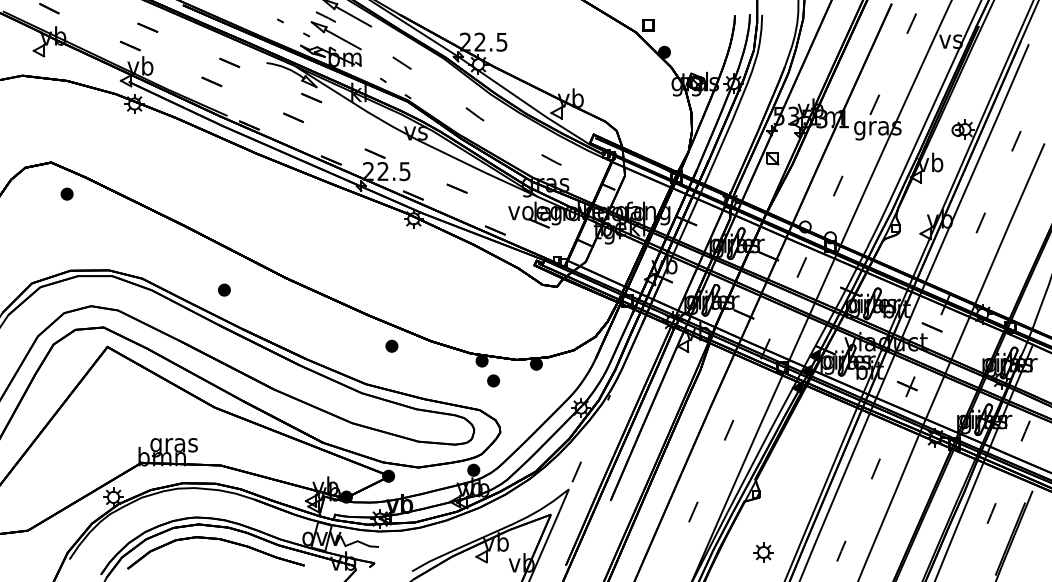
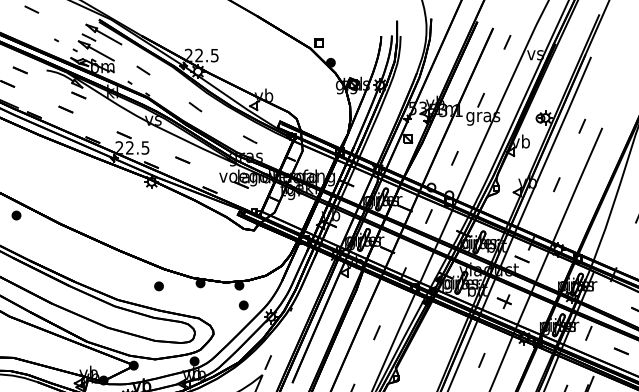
part: (224, 289) -> (16, 215), moved
part: (391, 345) -> (158, 285), moved
part: (493, 380) -> (243, 305), moved

